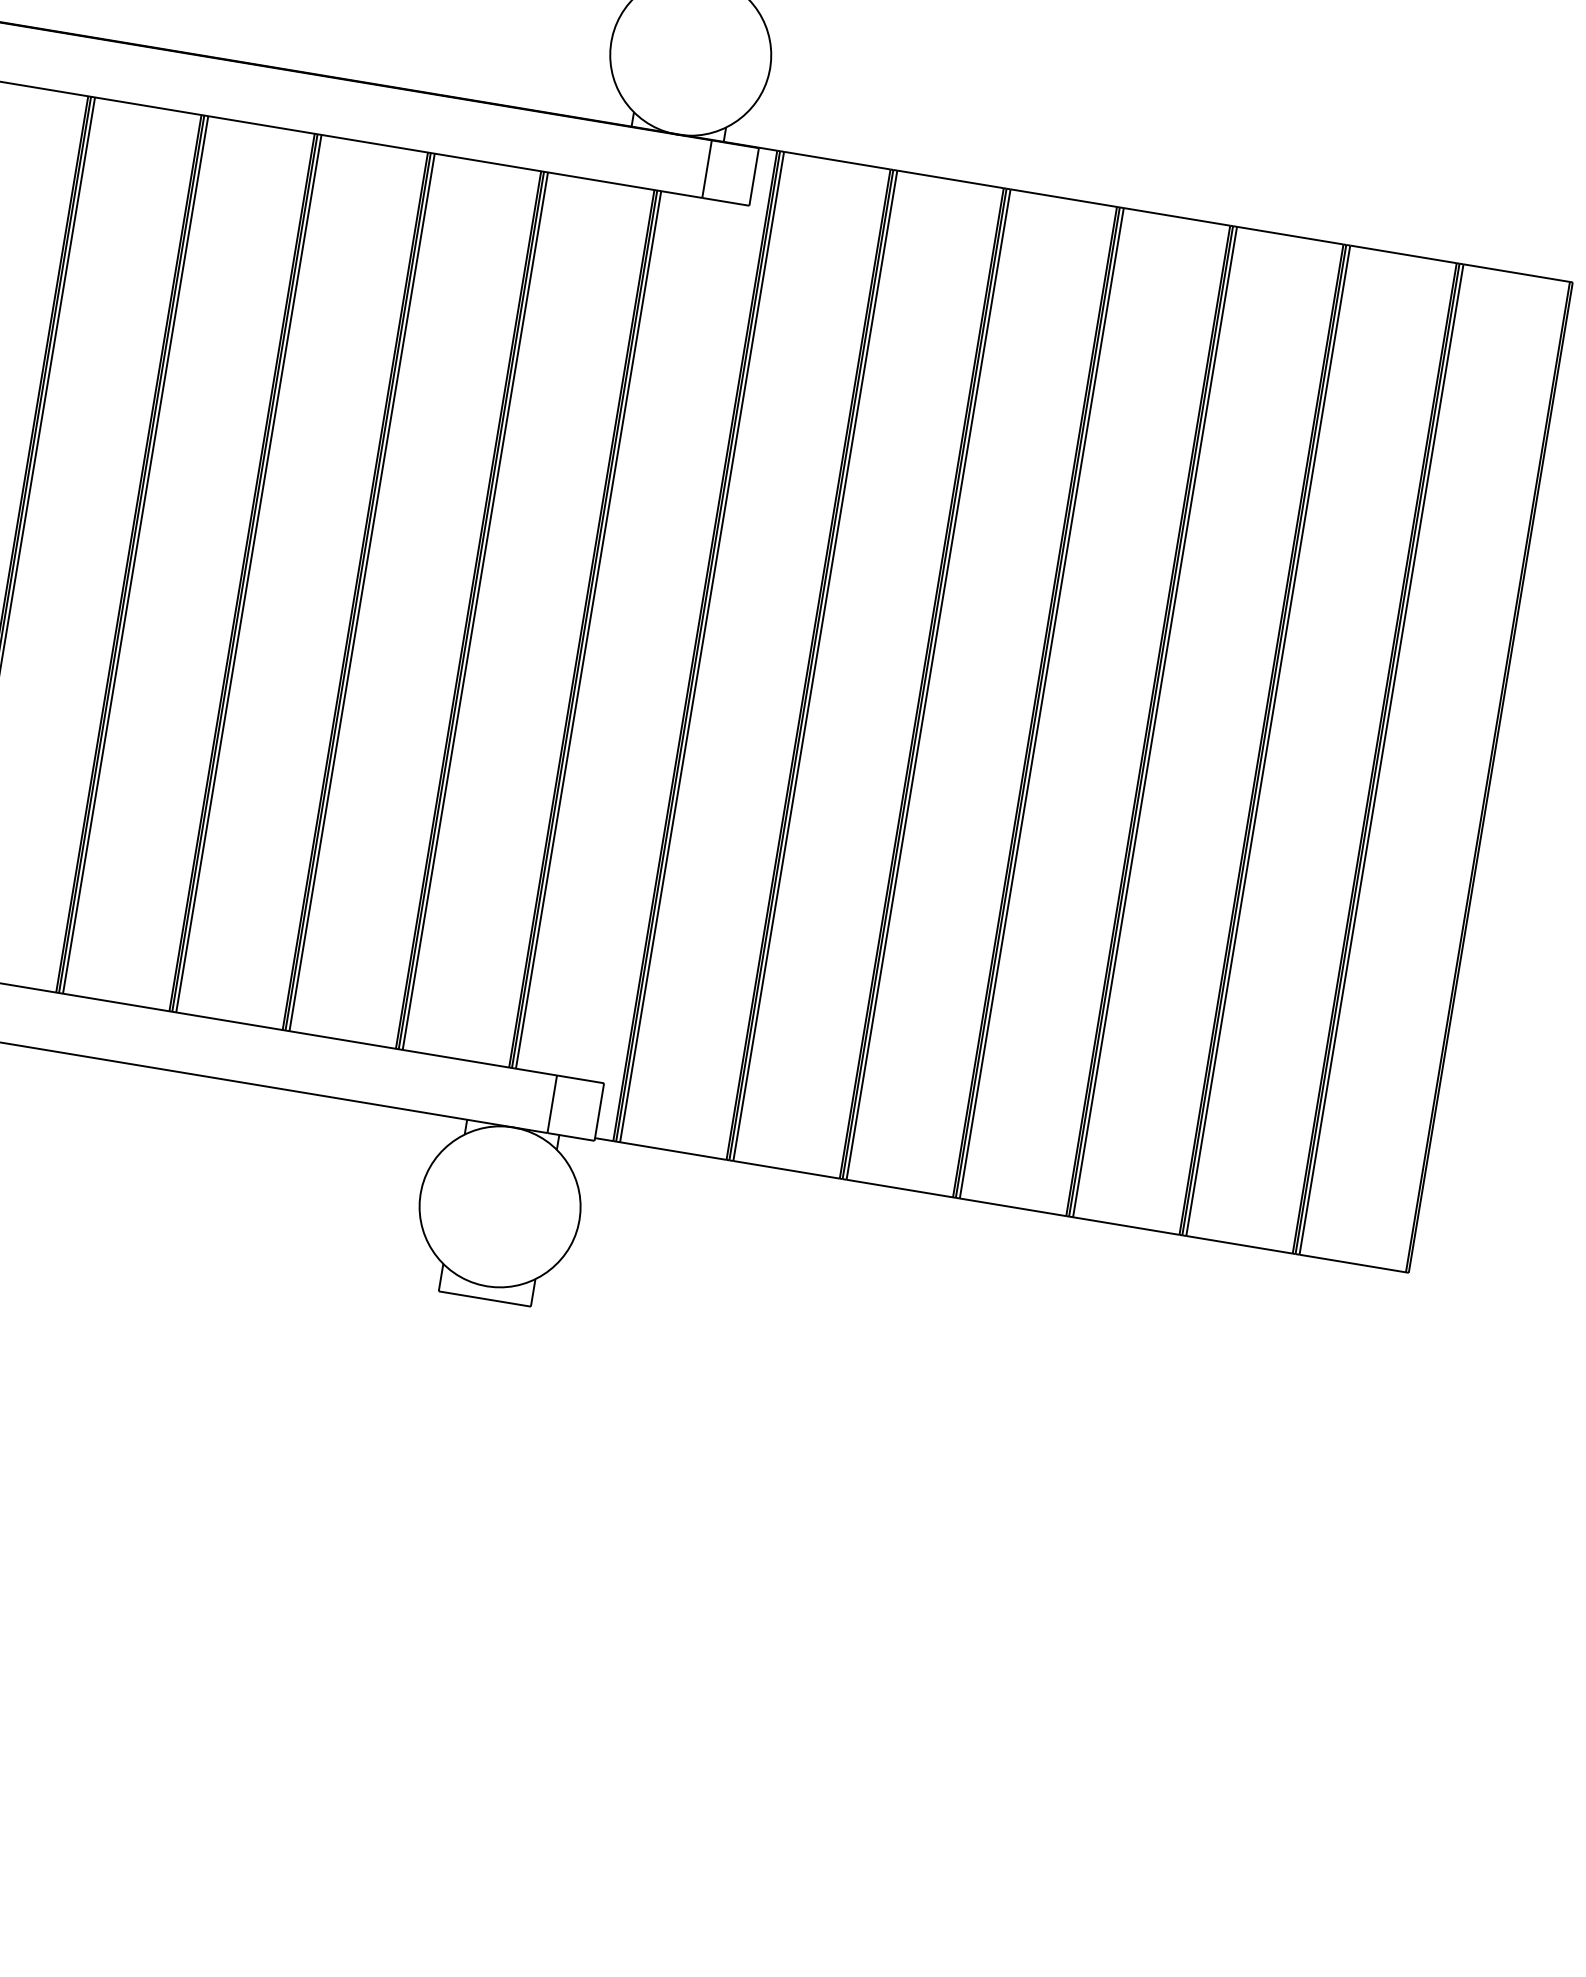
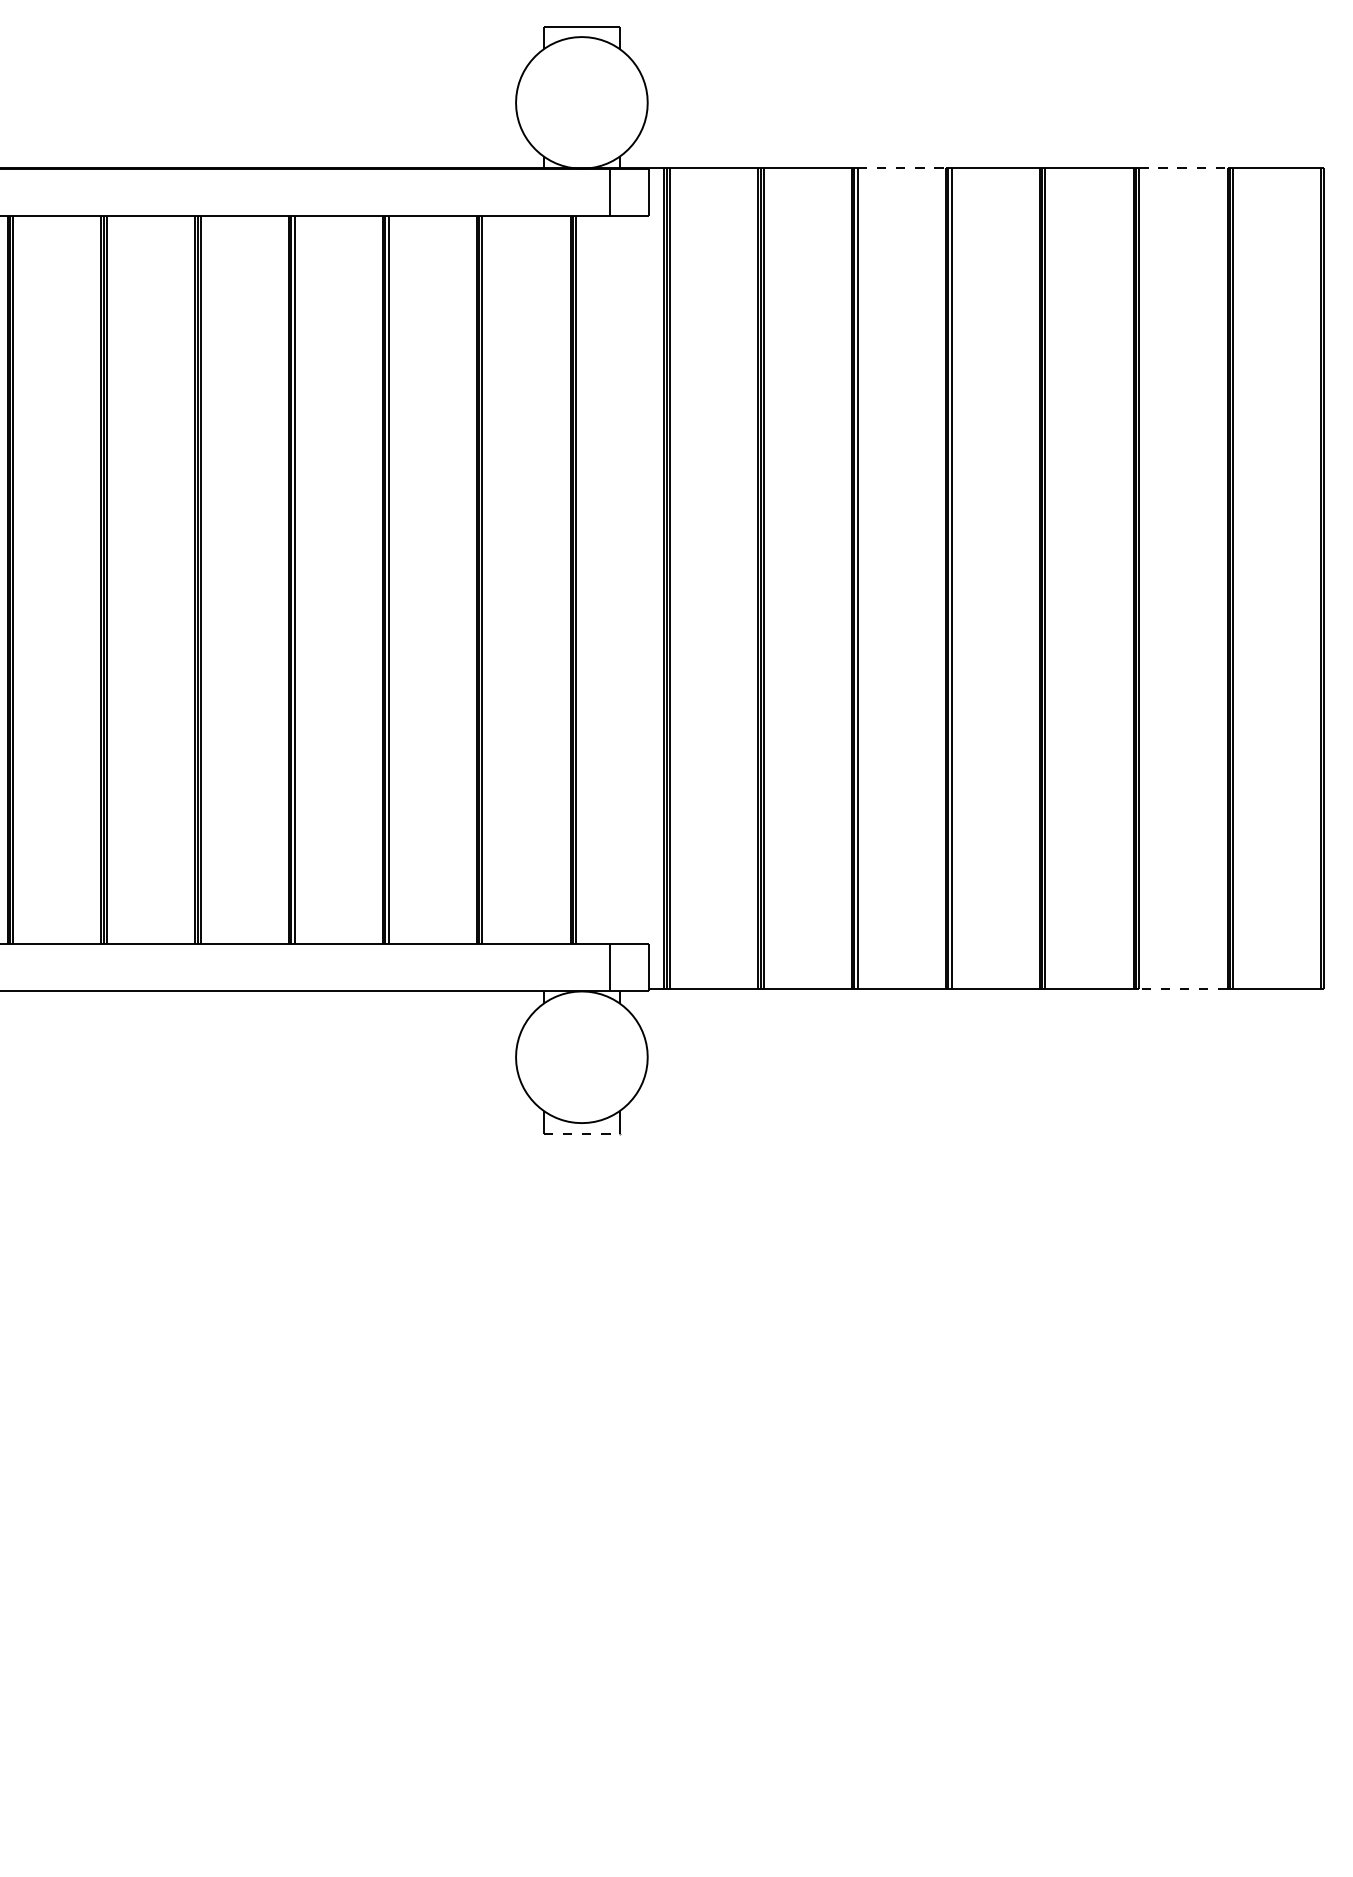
line: (1064, 198) -> (902, 168), solid -> dashed
line: (1403, 254) -> (1183, 168), solid -> dashed
line: (1238, 1245) -> (1182, 989), solid -> dashed
line: (485, 1298) -> (582, 1133), solid -> dashed

